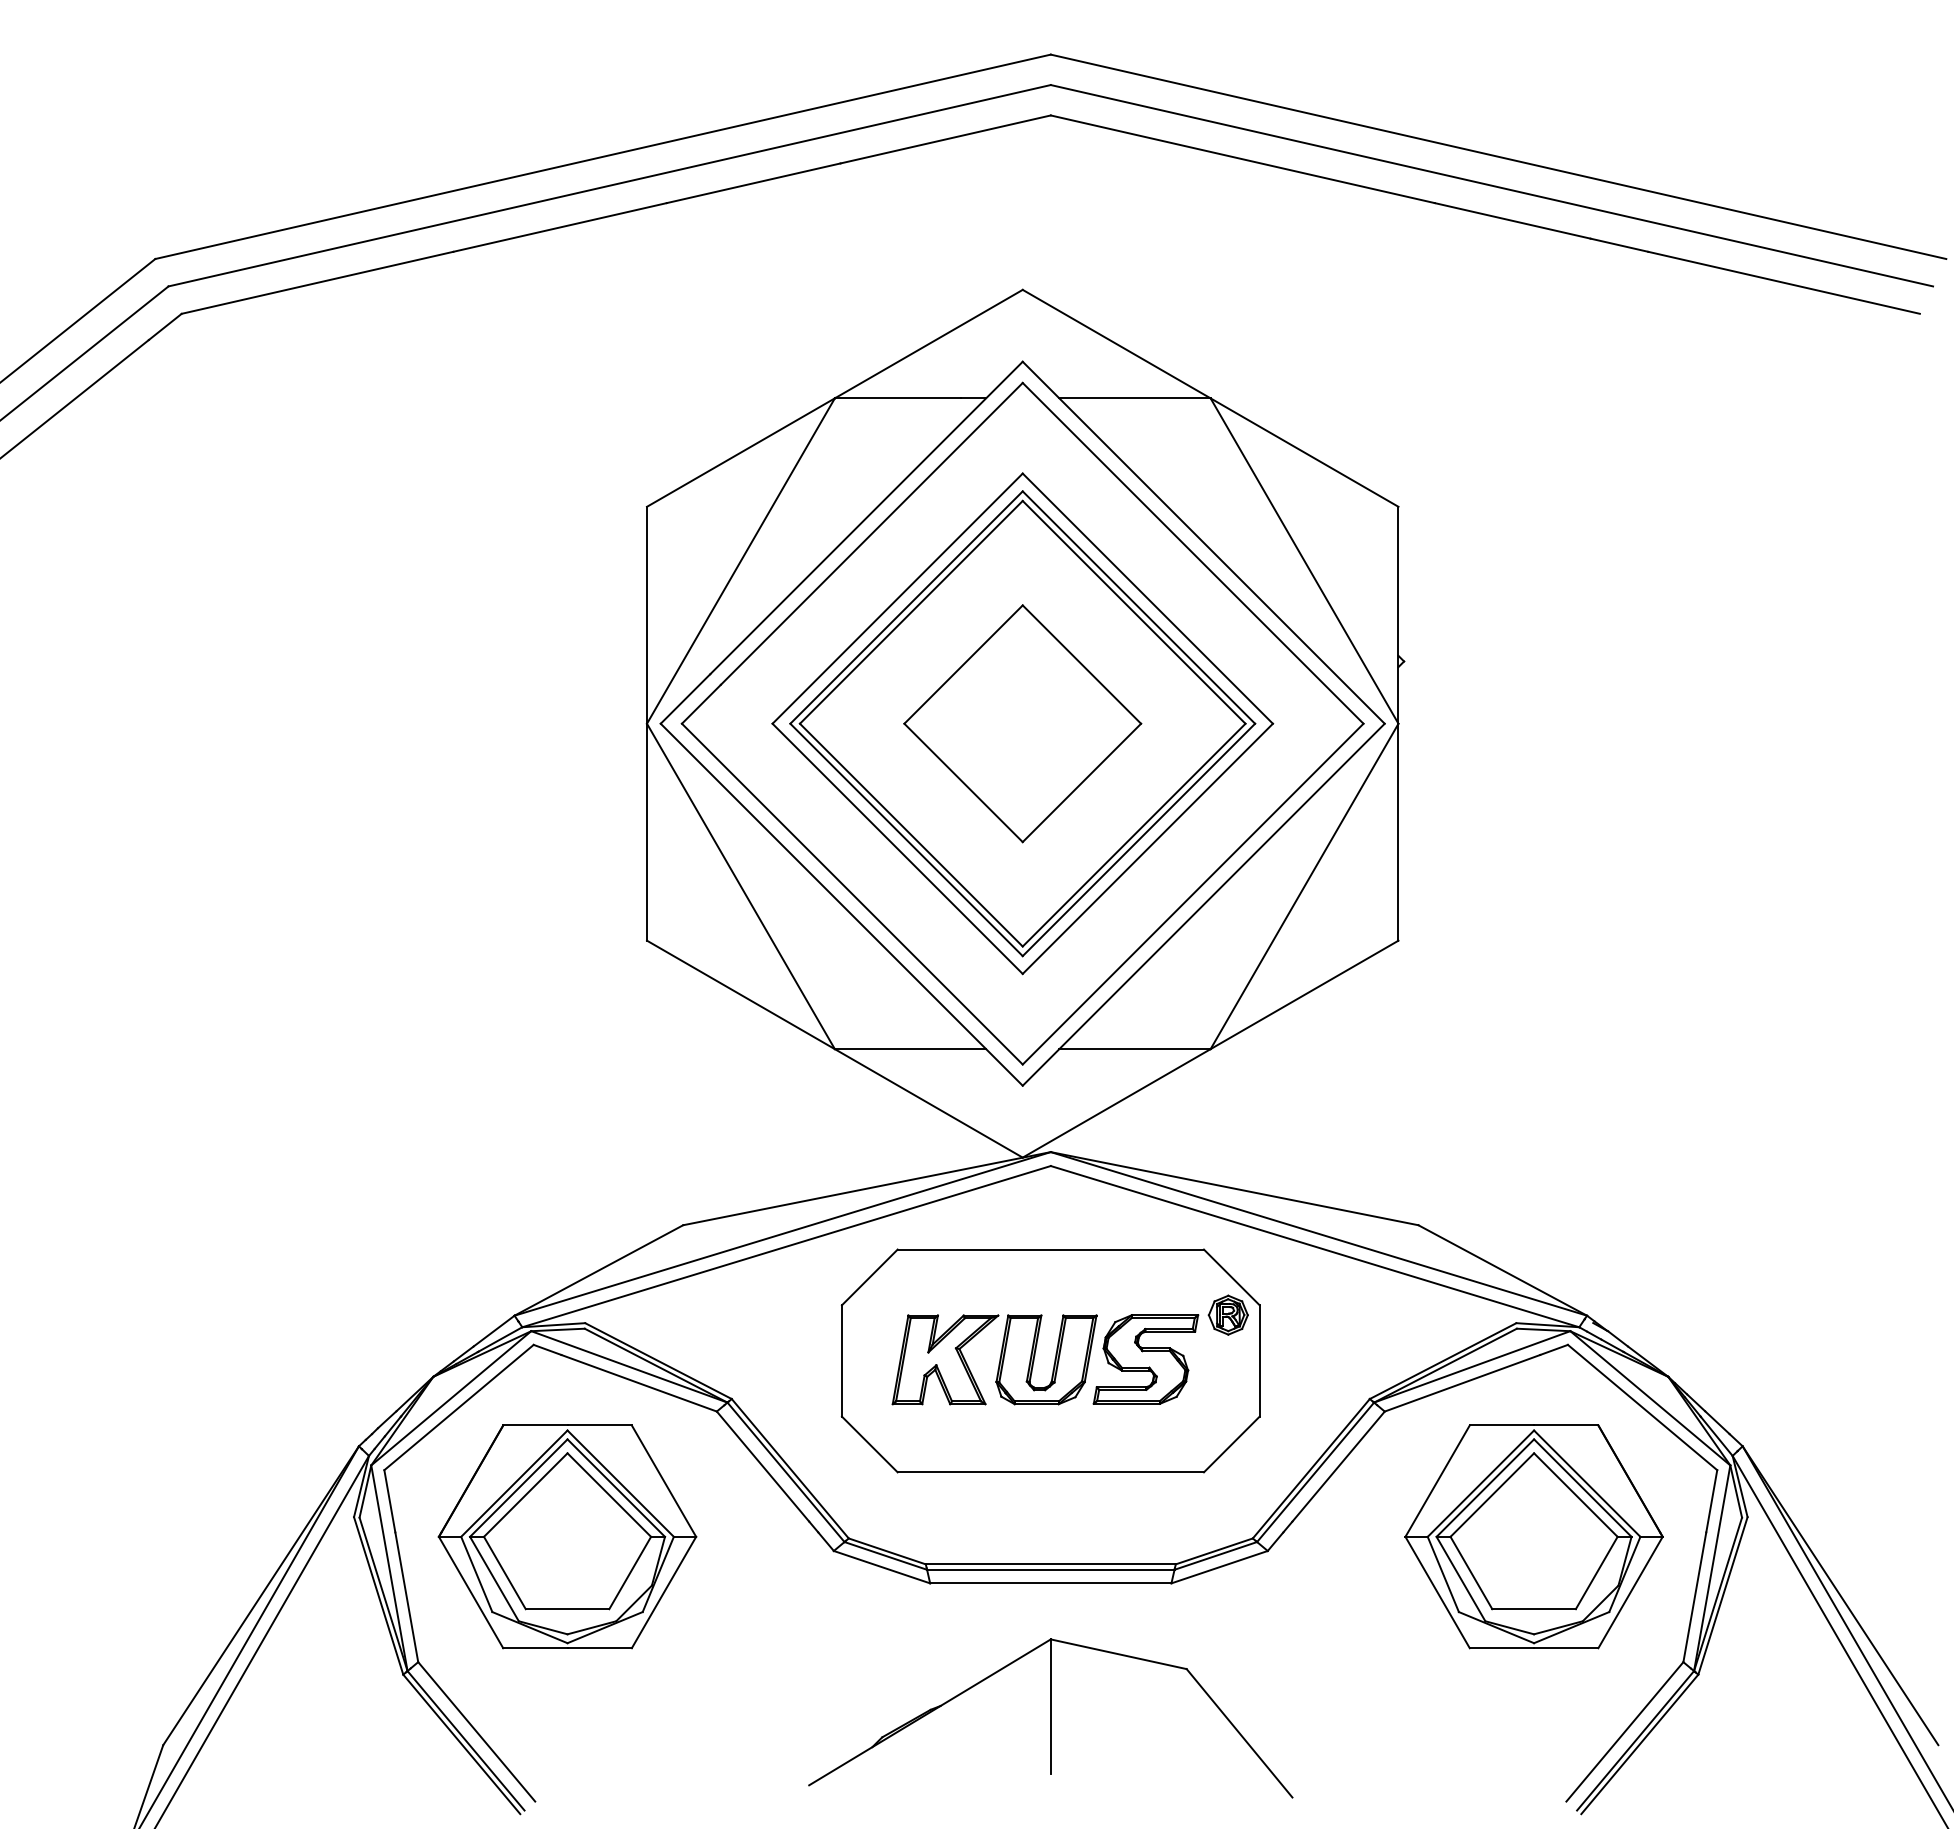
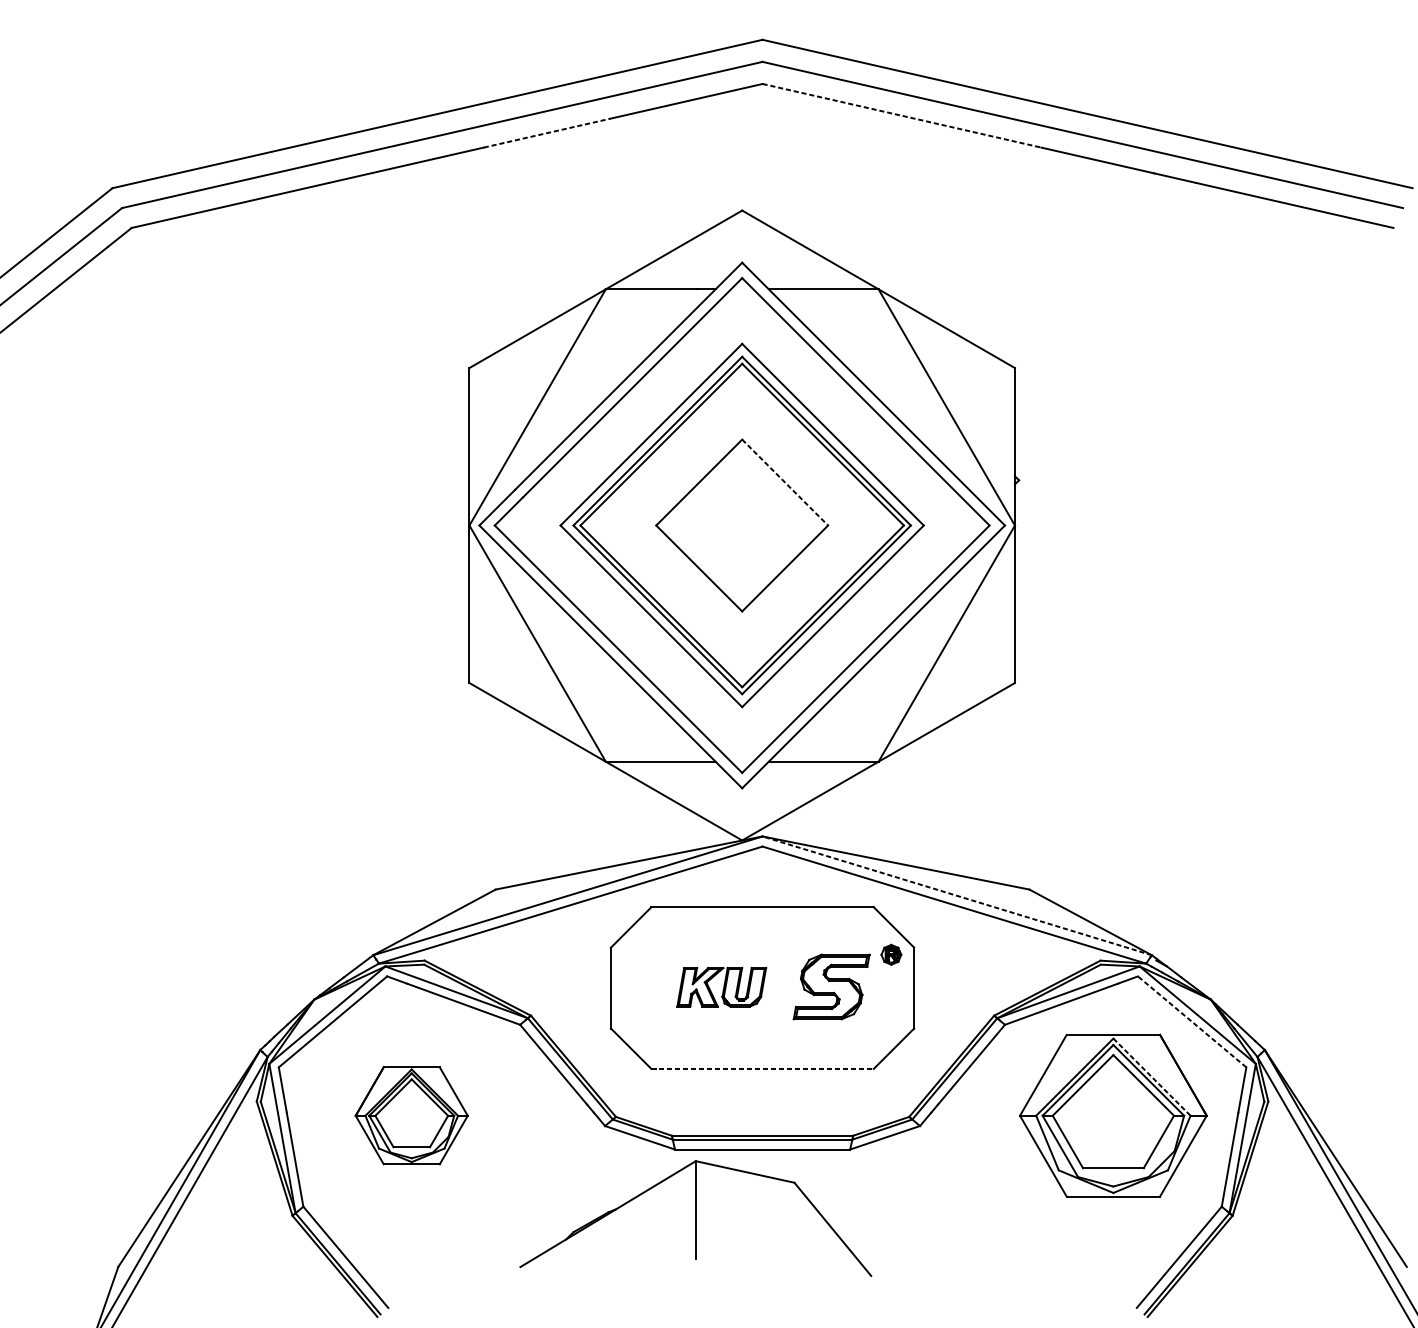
line: (1242, 159) -> (901, 115), solid -> dashed
line: (754, 183) -> (547, 133), solid -> dashed
line: (1081, 664) -> (784, 482), solid -> dashed
line: (1318, 1233) -> (956, 895), solid -> dashed
part: (1227, 1314) -> (890, 954), size x0.7
part: (994, 1359) -> (721, 987), size x0.6
line: (1642, 1407) -> (1192, 1021), solid -> dashed
line: (1051, 1472) -> (763, 1069), solid -> dashed
line: (1587, 1484) -> (1152, 1077), solid -> dashed
part: (567, 1536) -> (411, 1115), size x0.6
part: (1050, 1718) -> (695, 1218), moved

